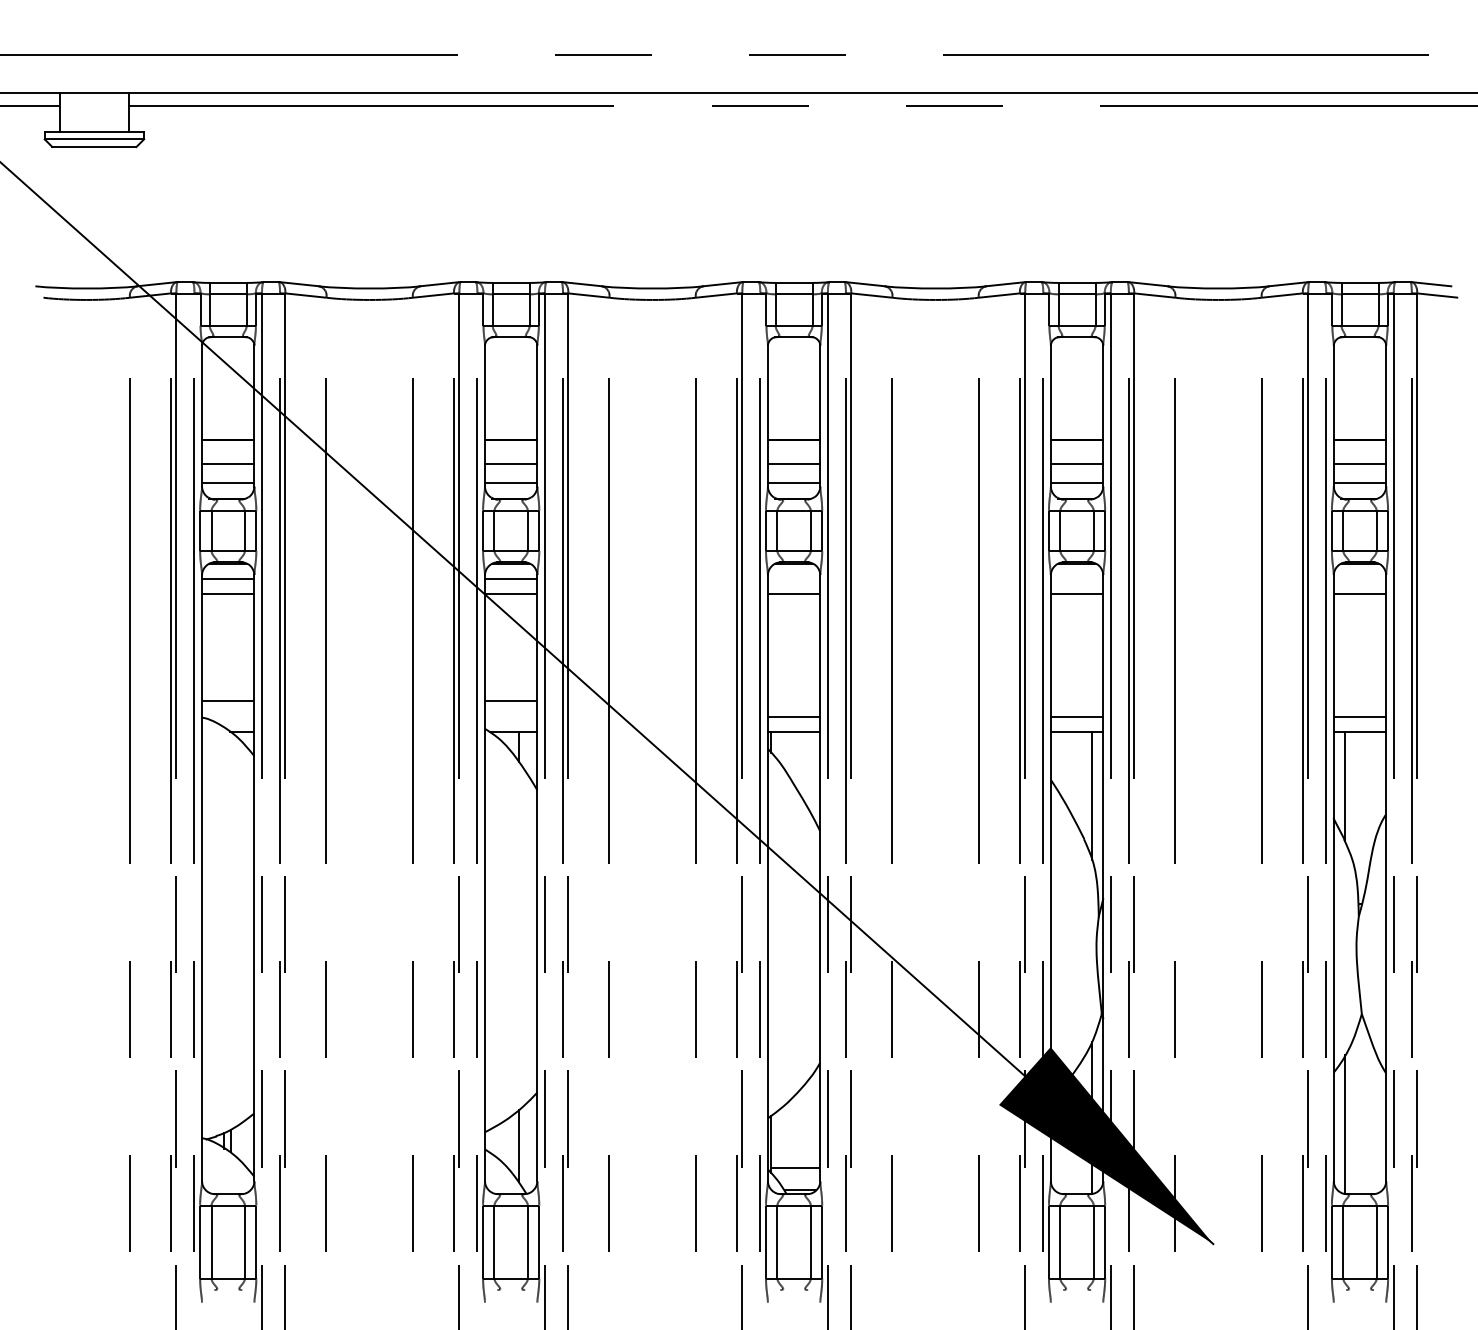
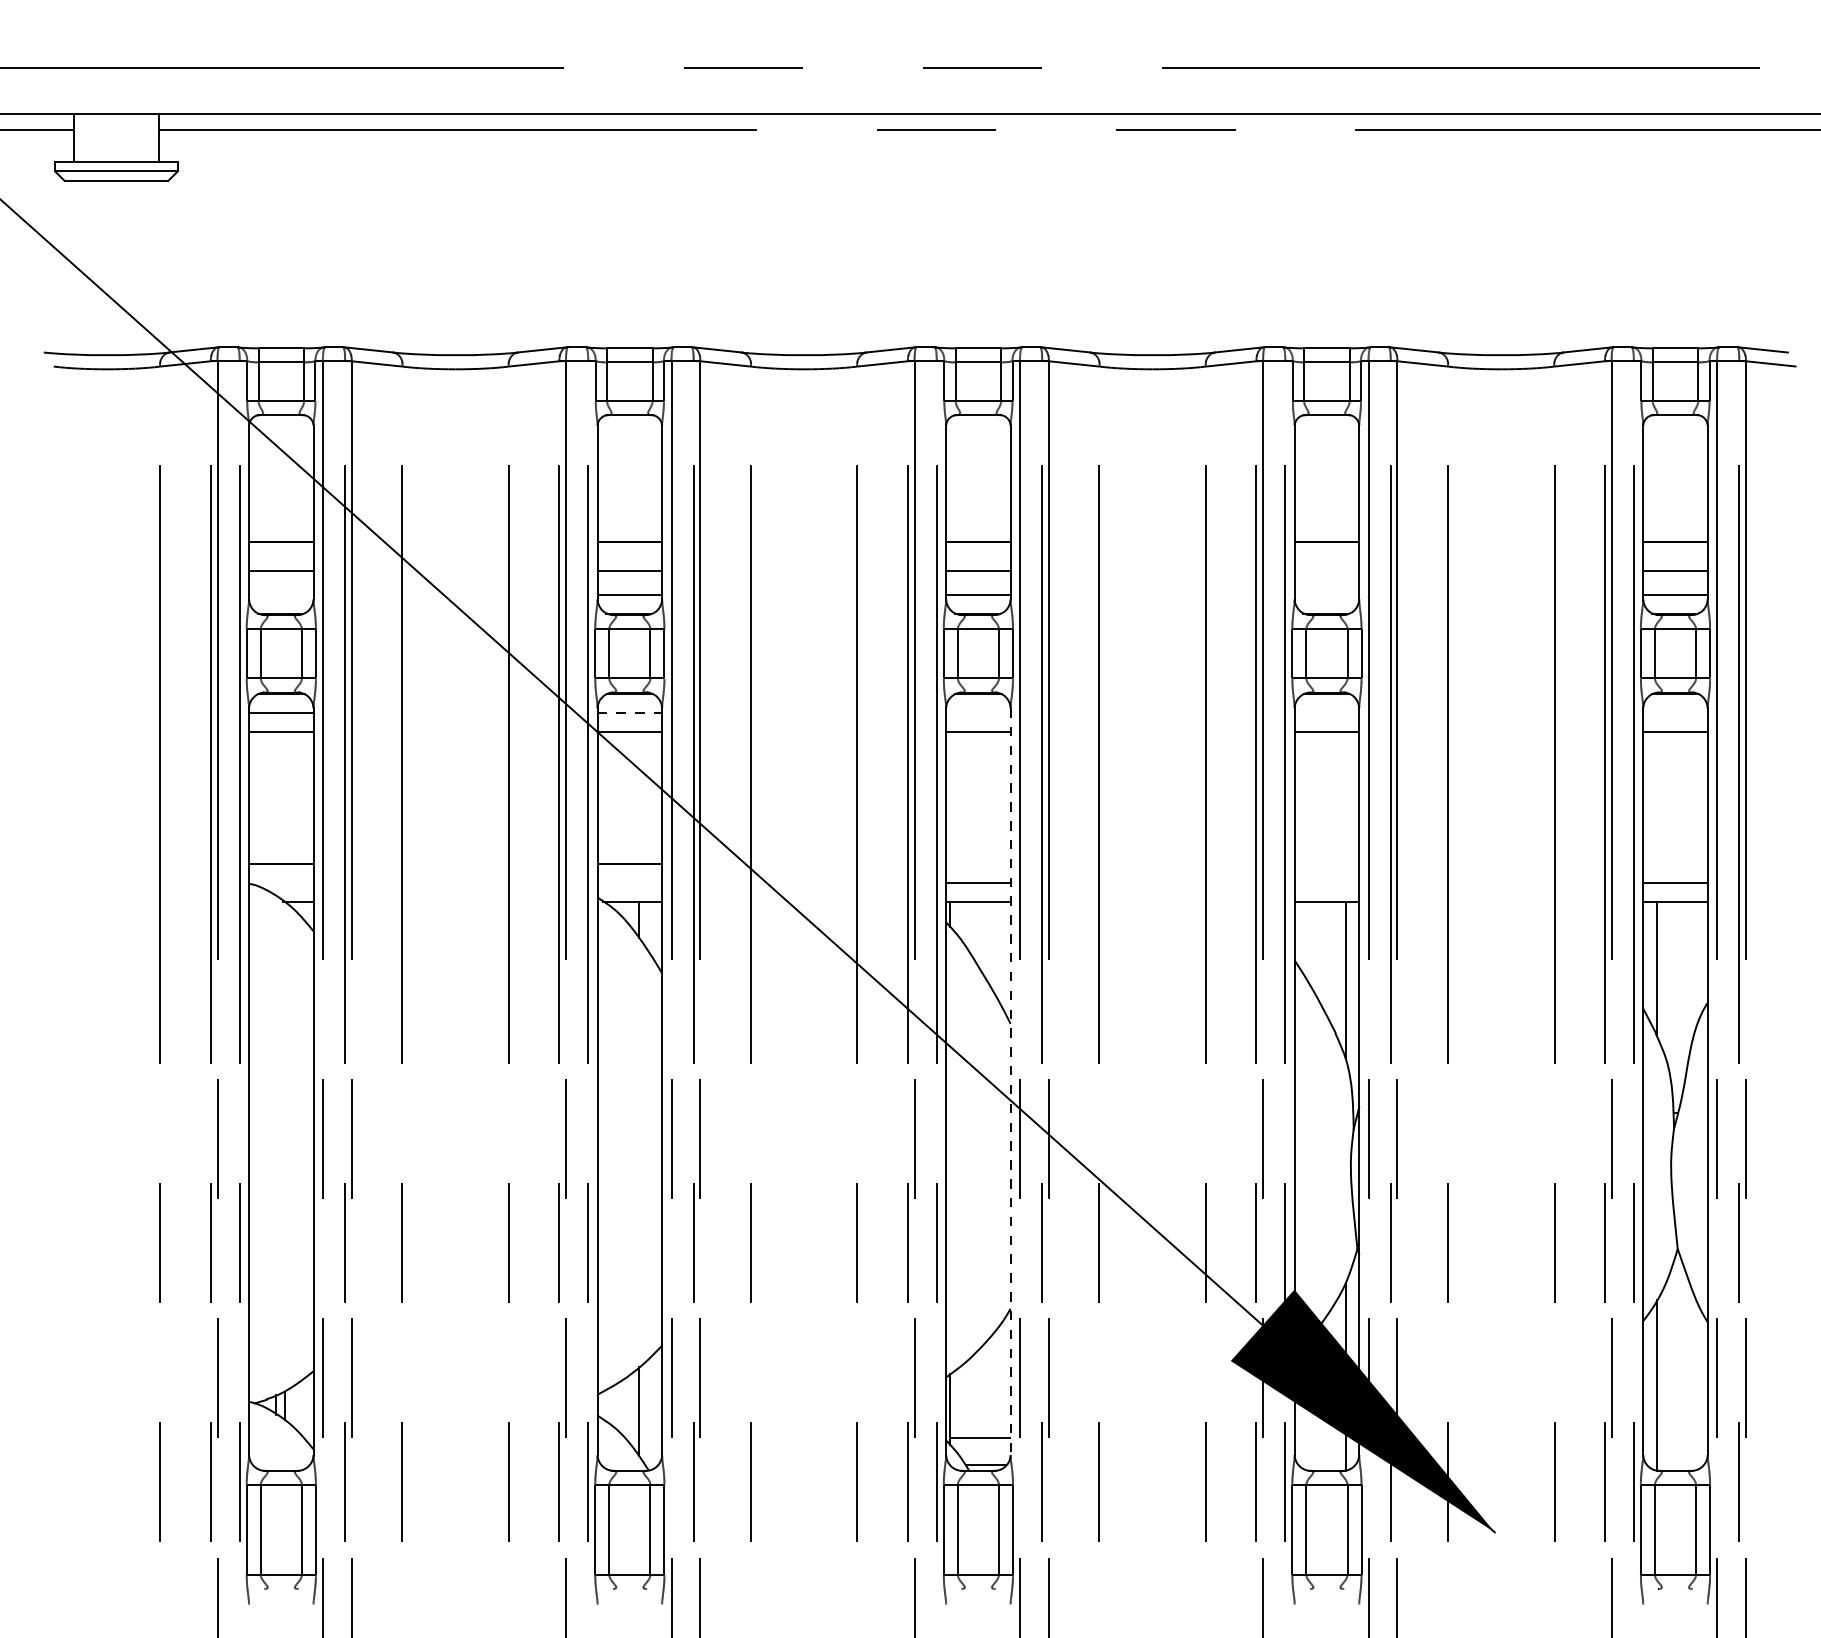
line: (1076, 464) -> (1326, 571), removed
line: (228, 483) -> (281, 595), removed
line: (1076, 483) -> (1326, 595), removed
line: (511, 579) -> (630, 713), solid -> dashed
line: (1076, 716) -> (1326, 882), removed
line: (820, 878) -> (1010, 1081), solid -> dashed

